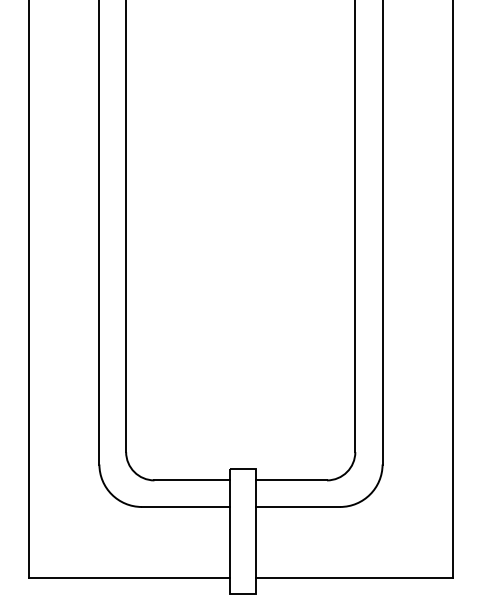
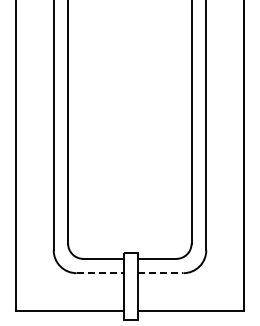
line: (186, 507) -> (100, 273), solid -> dashed
line: (297, 507) -> (160, 273), solid -> dashed

